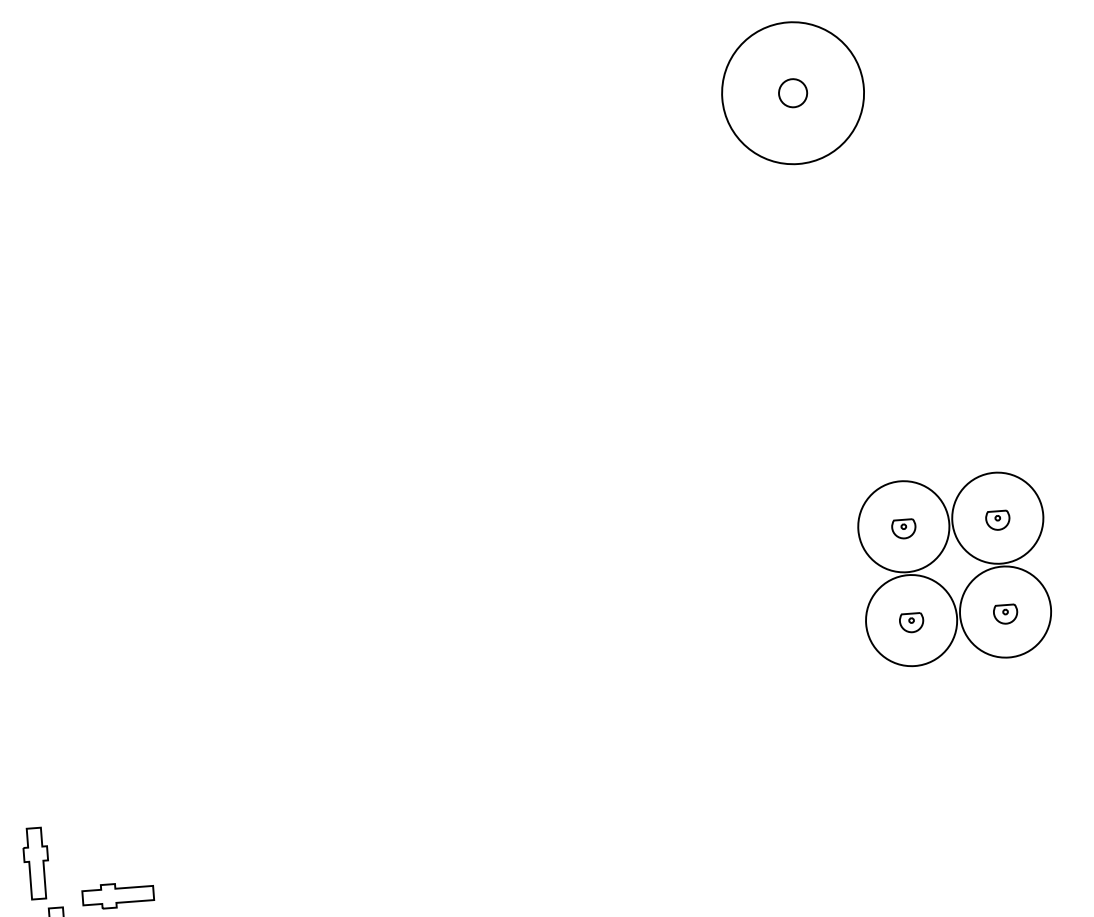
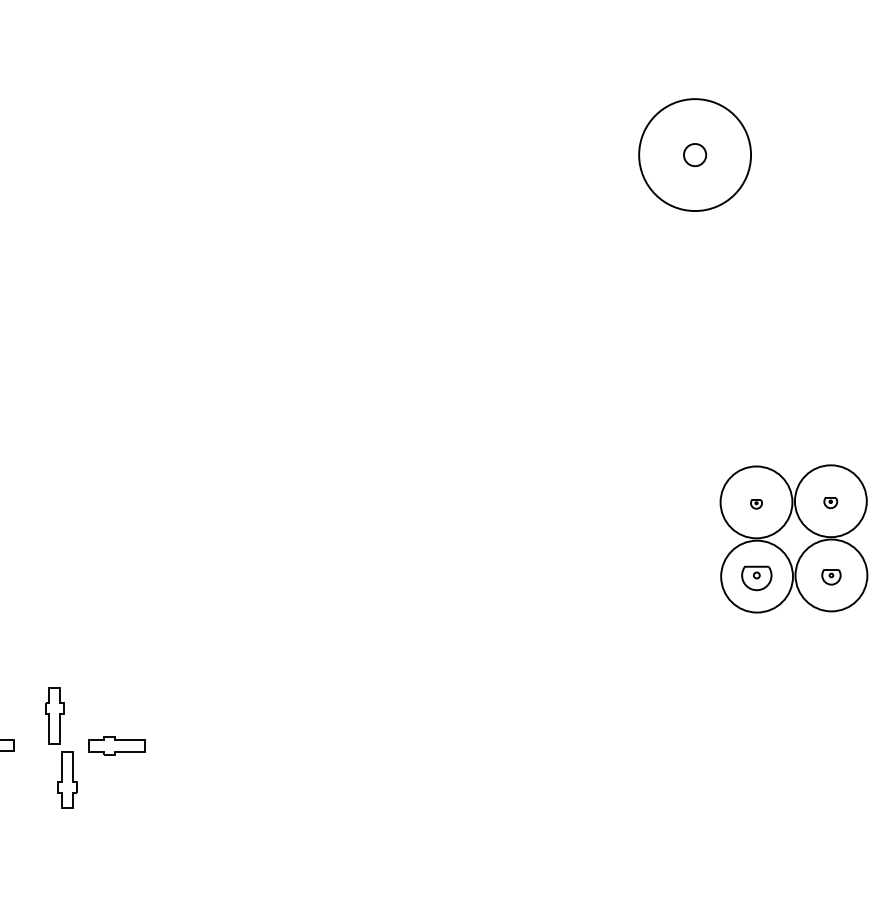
part: (997, 519) -> (830, 502), size x0.7
part: (904, 529) -> (756, 504), size x0.6
part: (912, 622) -> (757, 578), size x1.6

